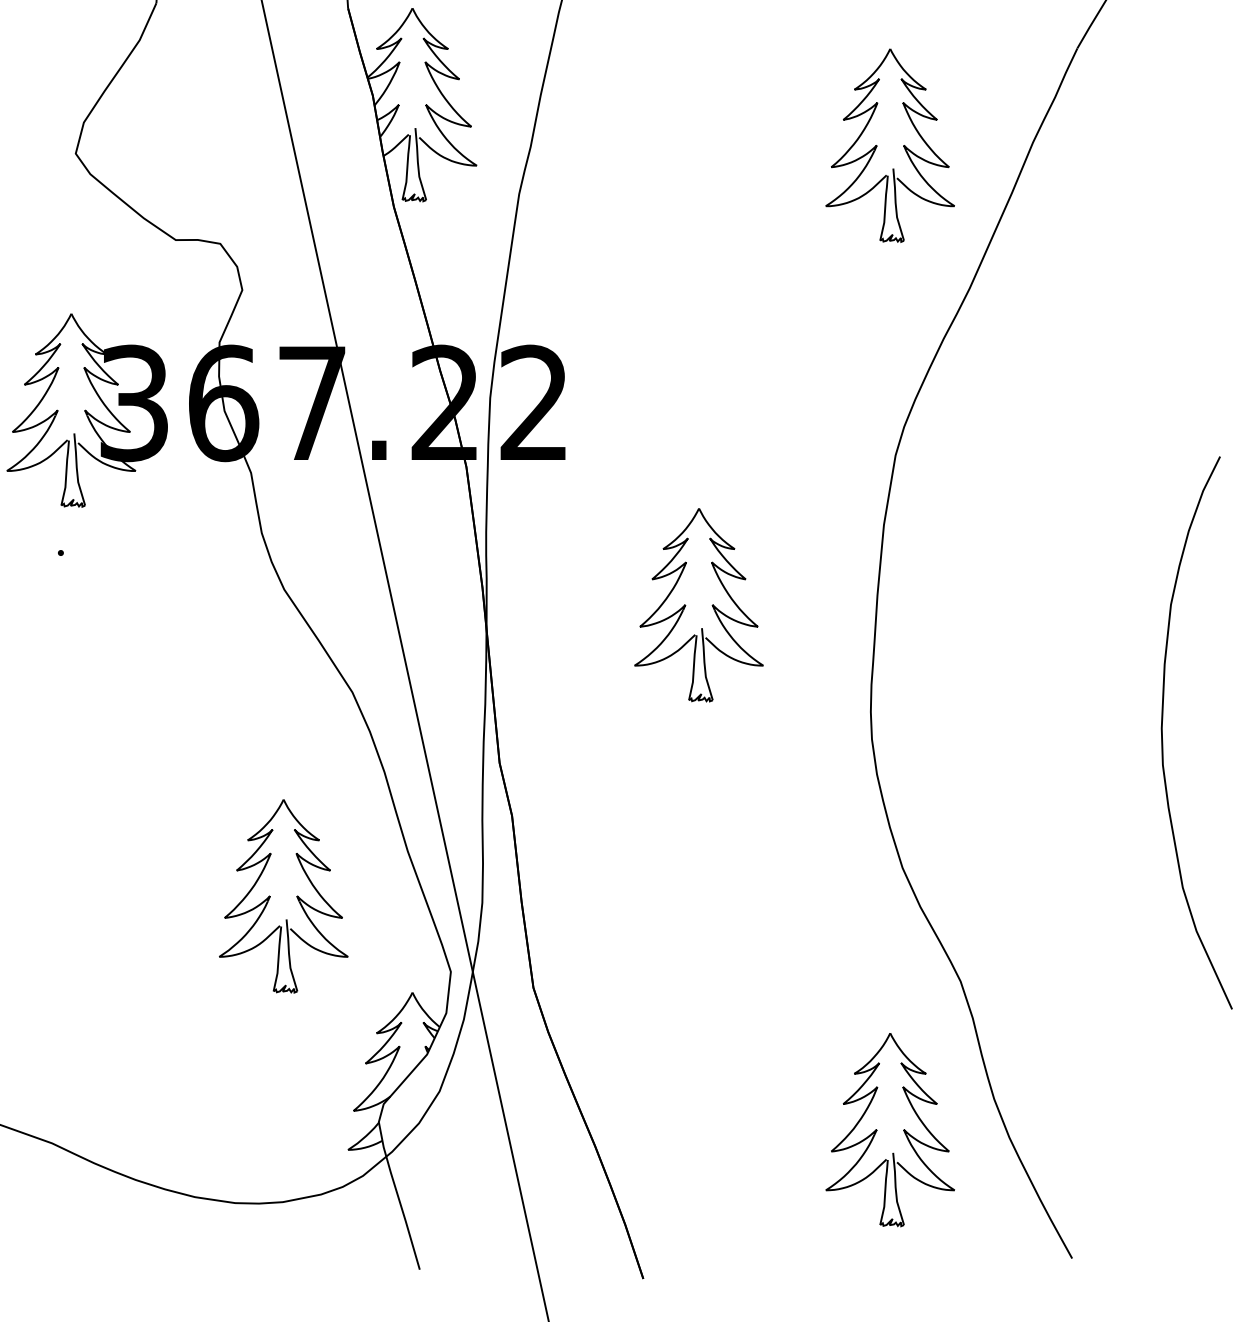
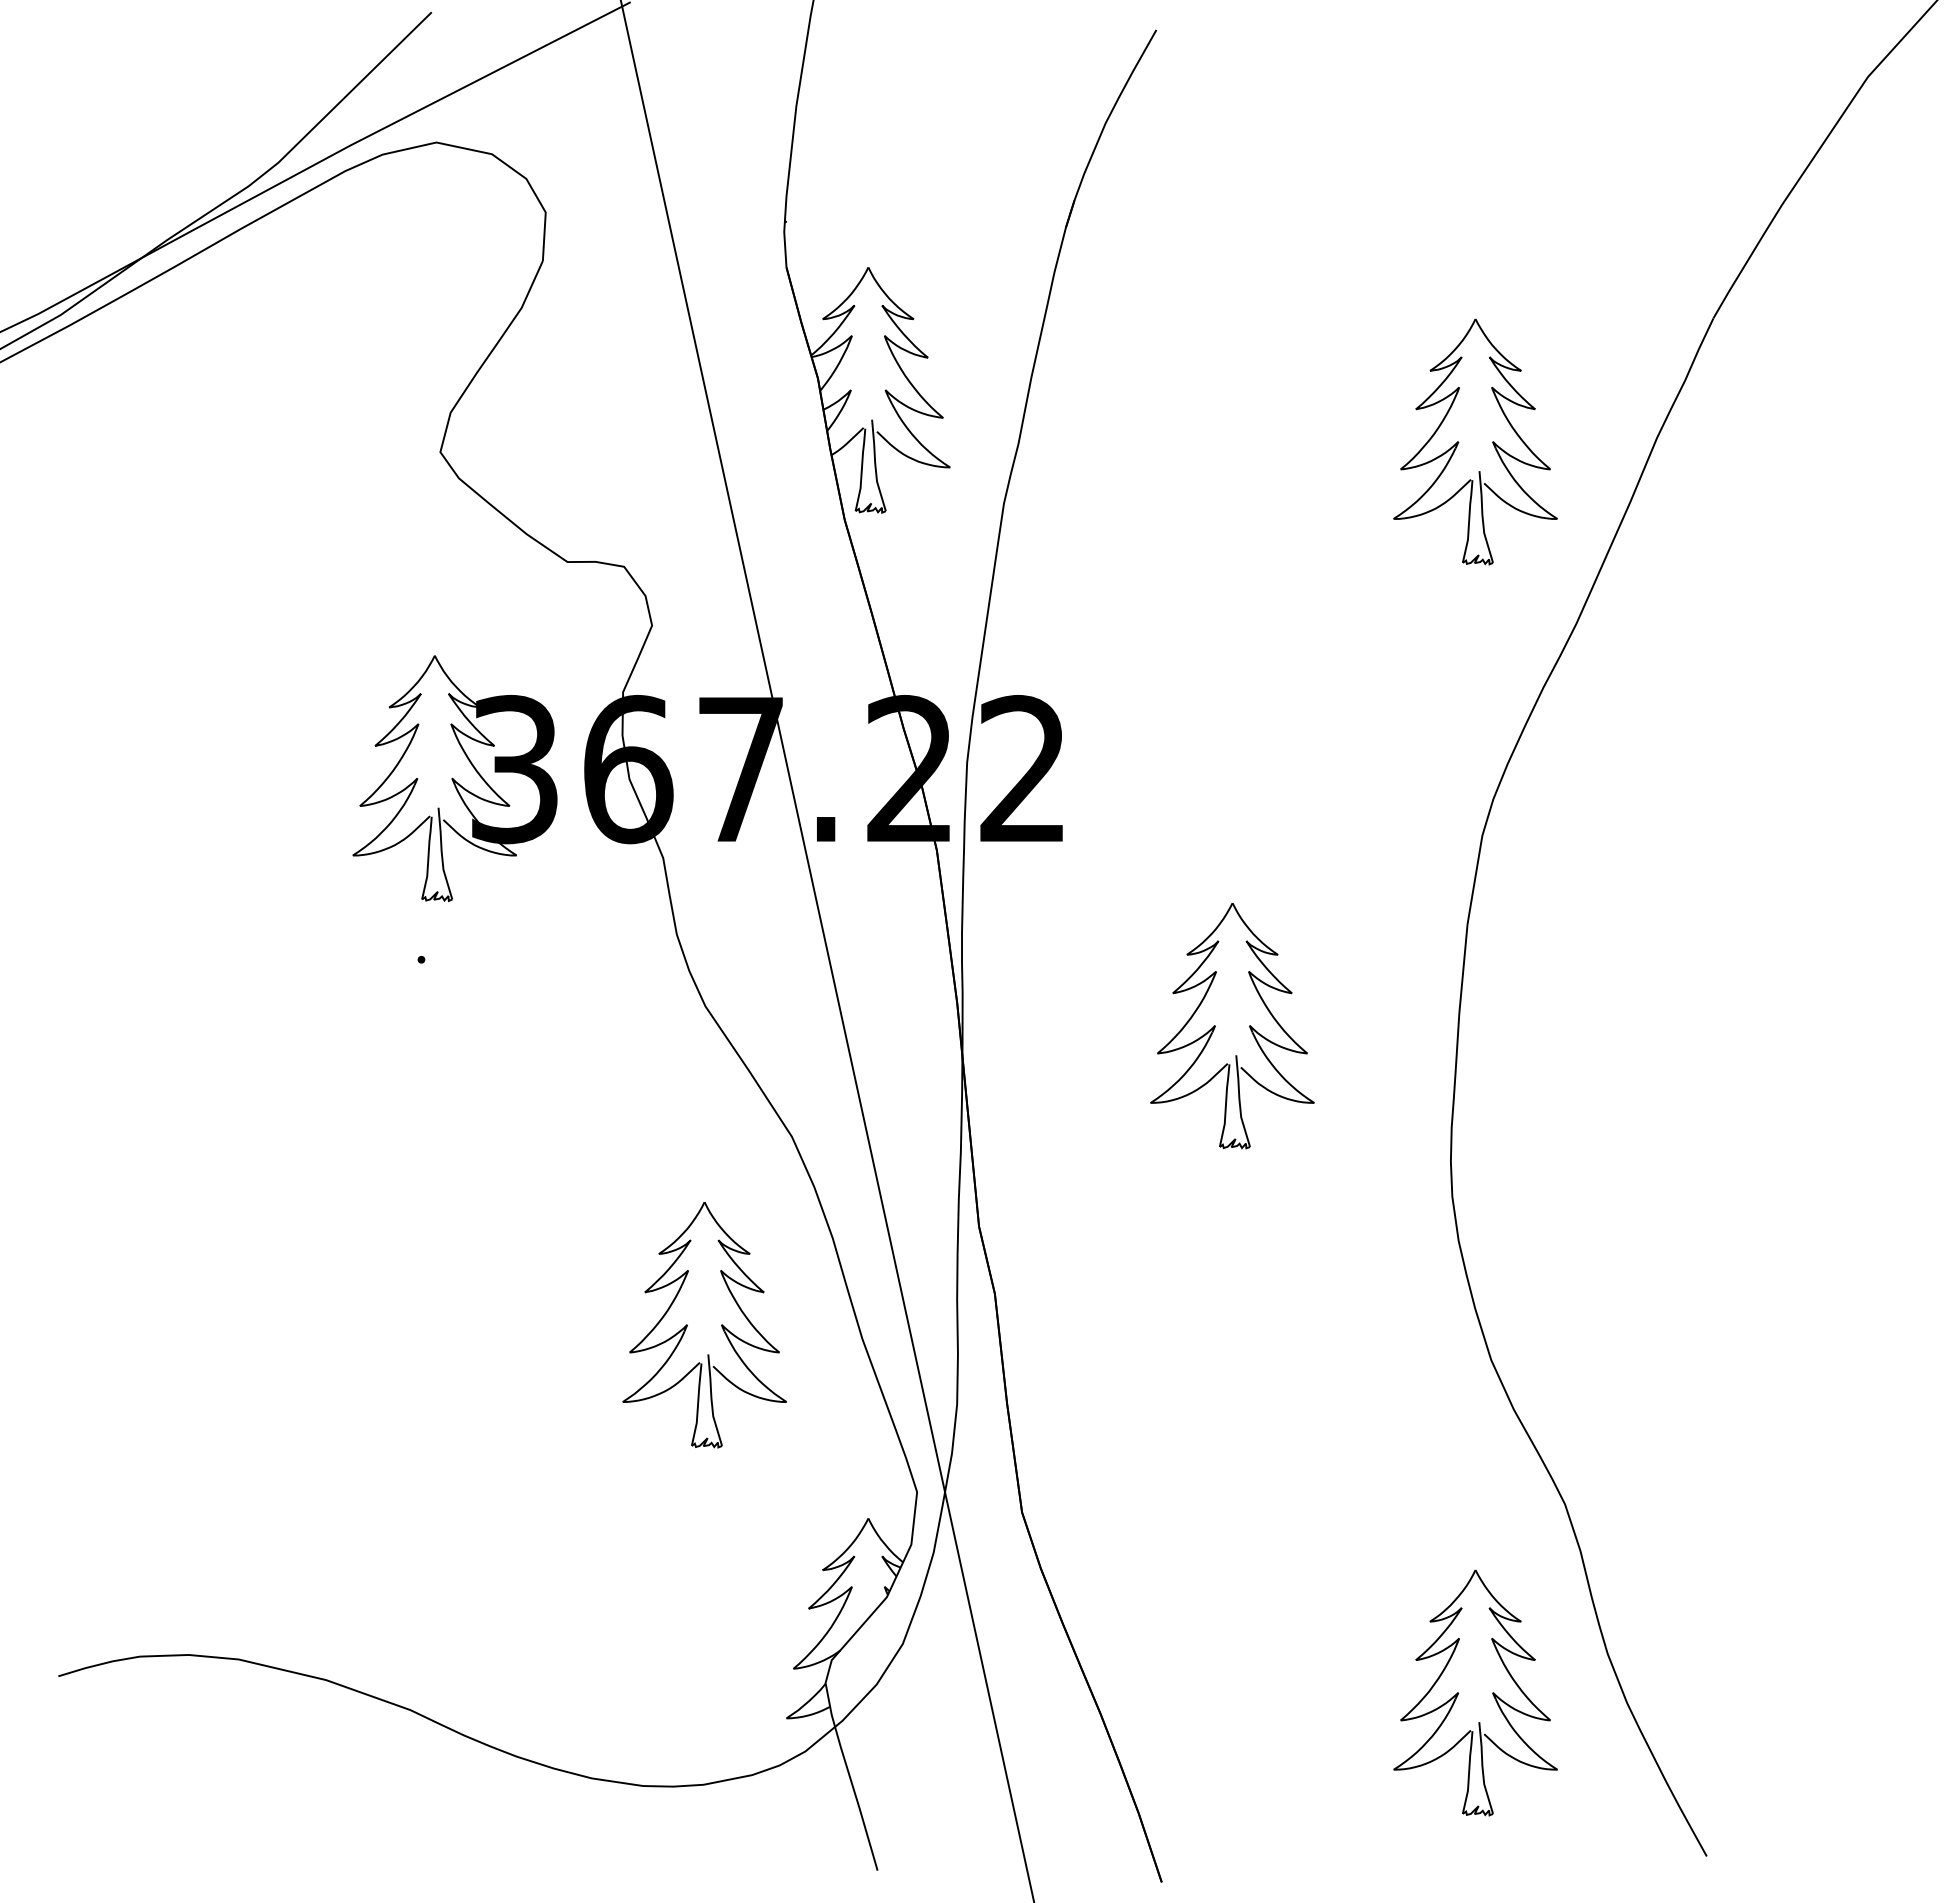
curve: (1162, 733) -> (1821, 1188), removed
part: (270, 896) -> (687, 1325), moved

